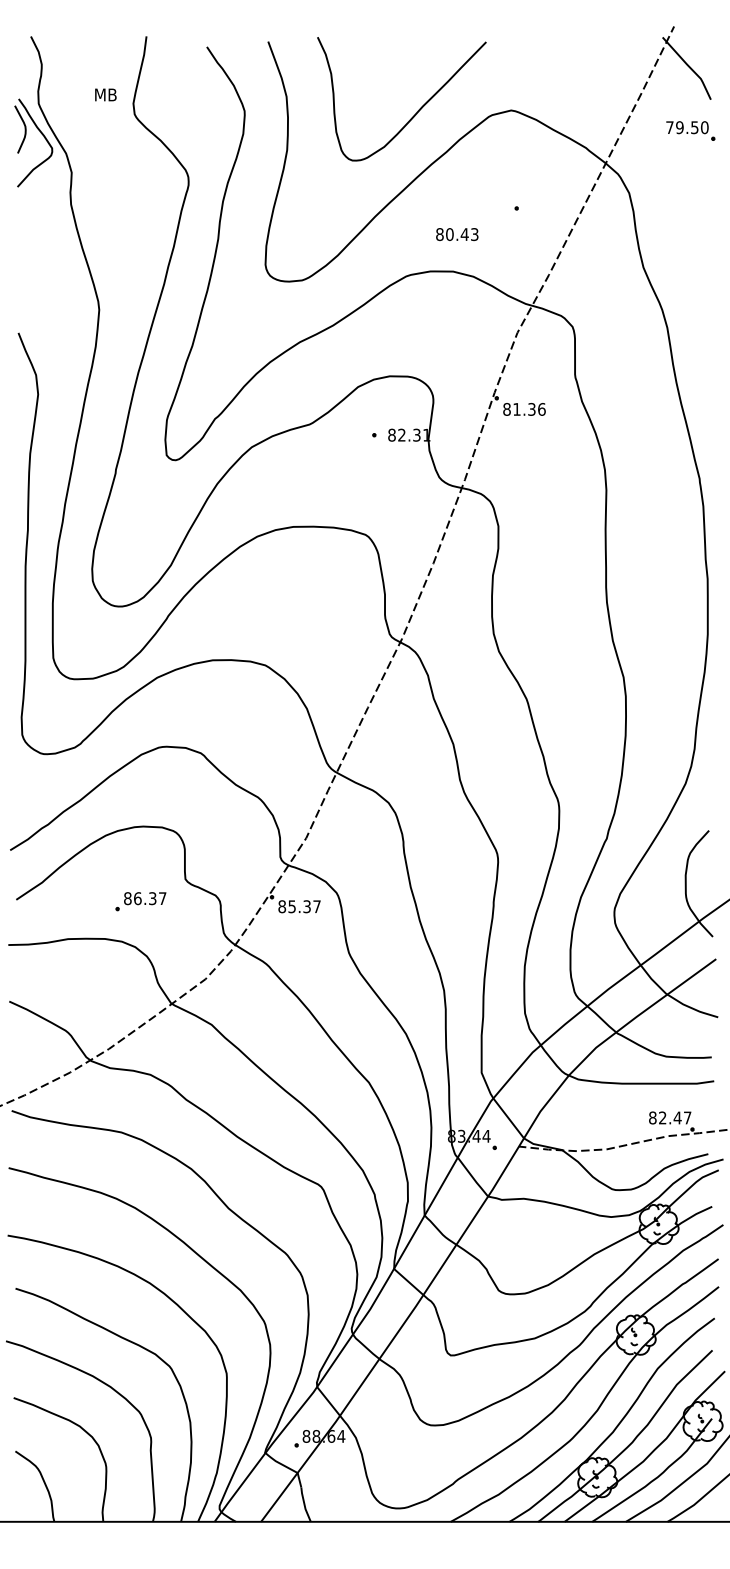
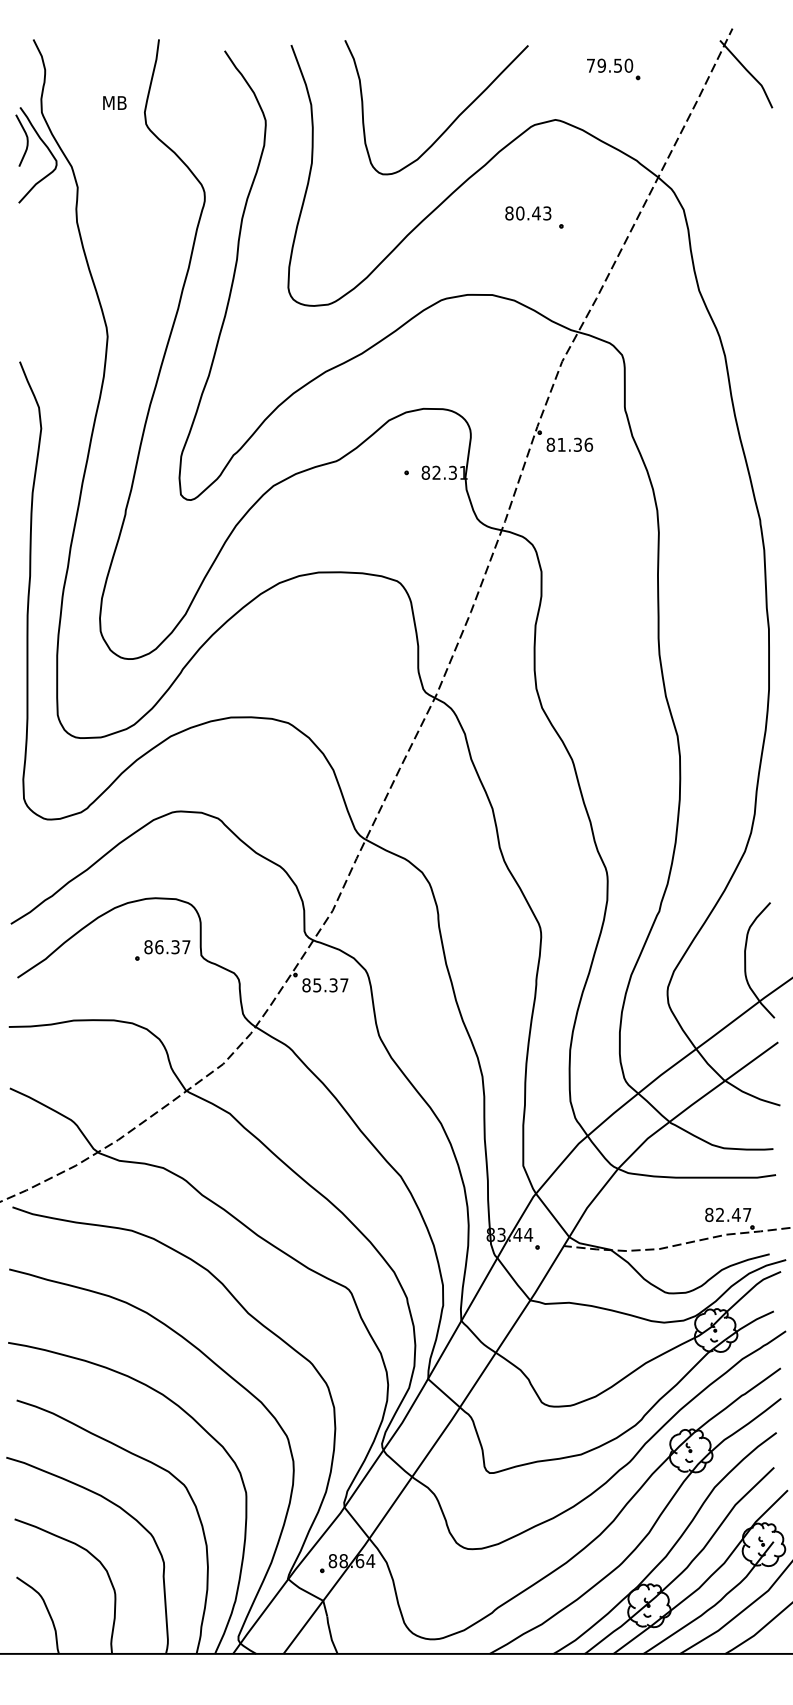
part: (690, 130) -> (613, 68), moved
text: (457, 234) -> (528, 213), moved
part: (140, 901) -> (162, 950), moved

